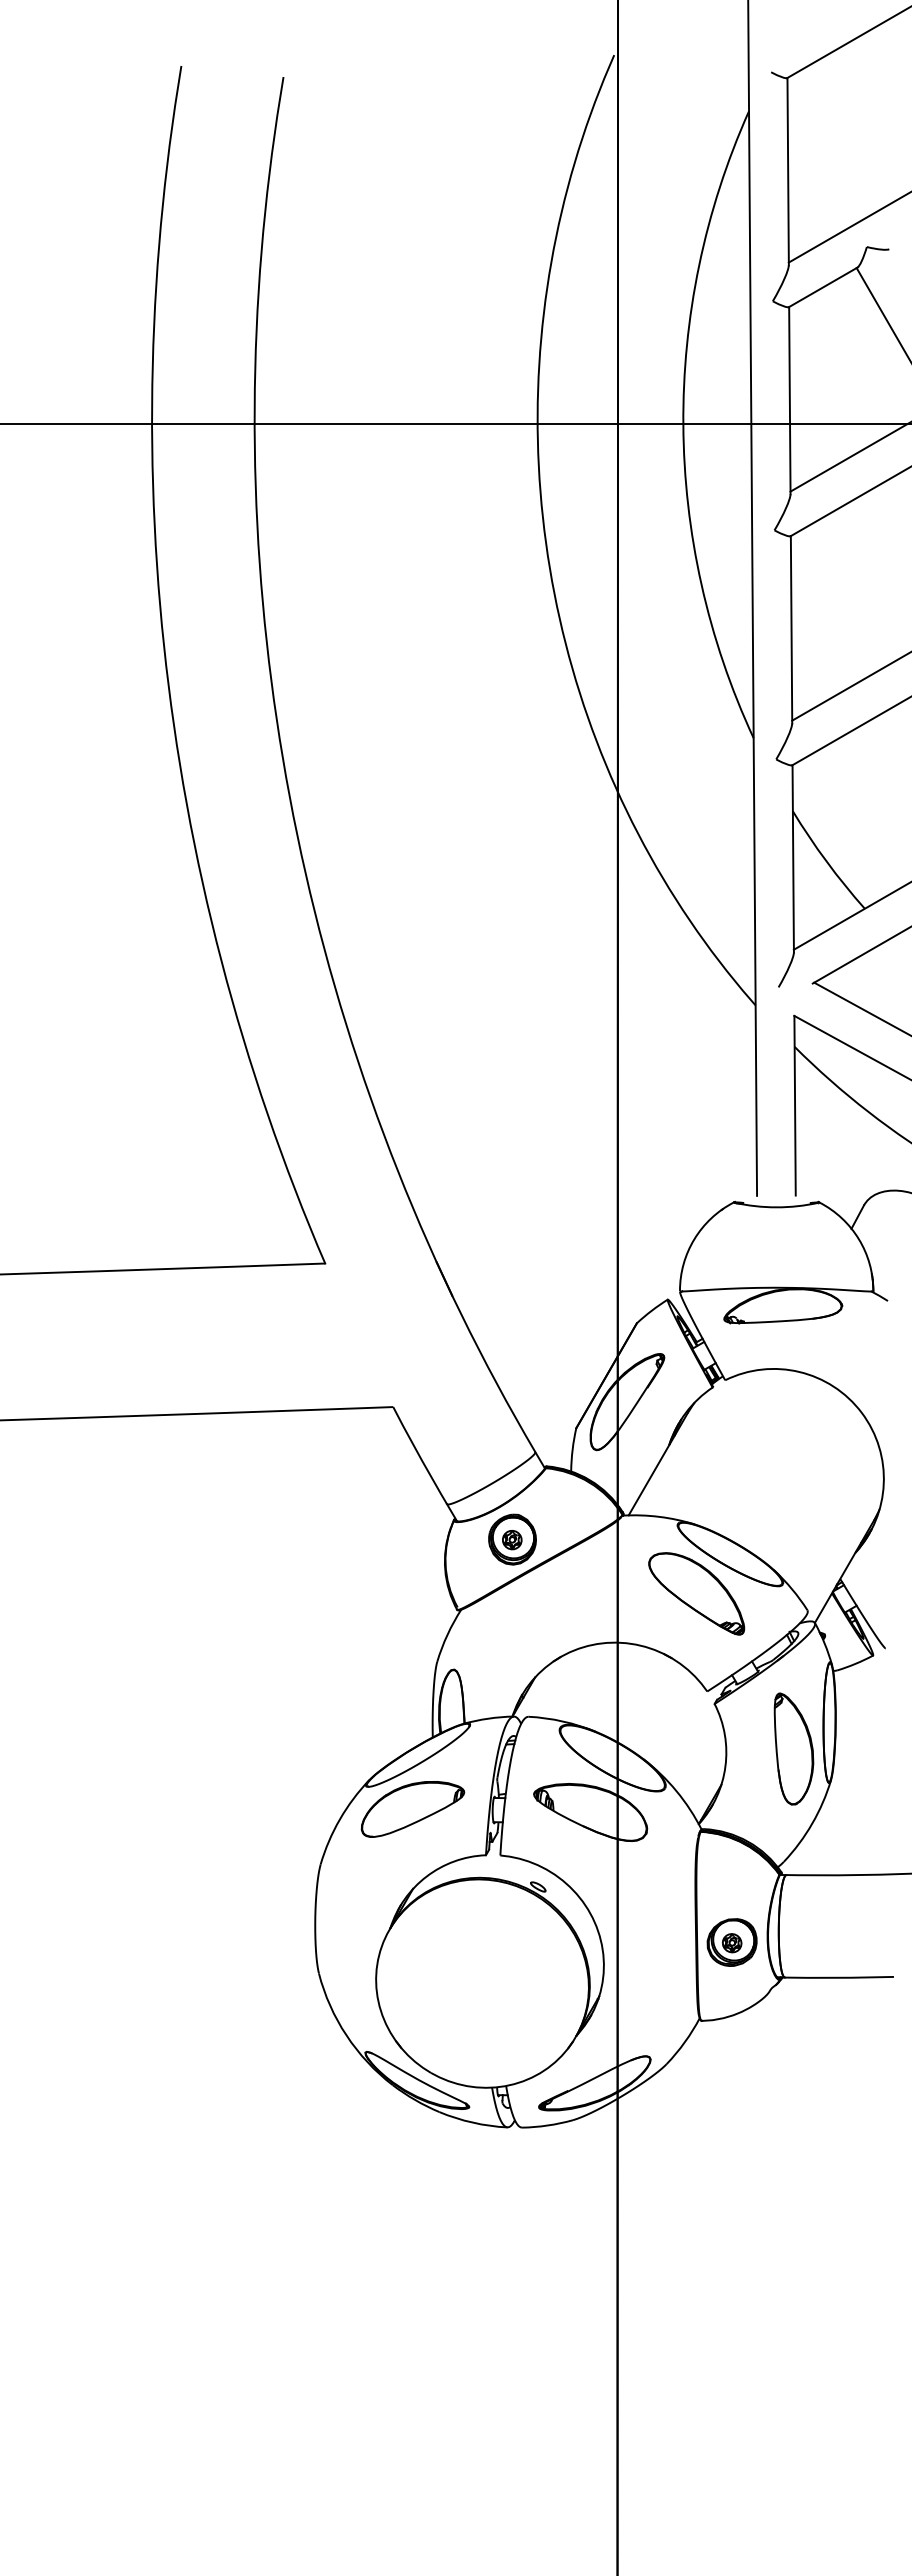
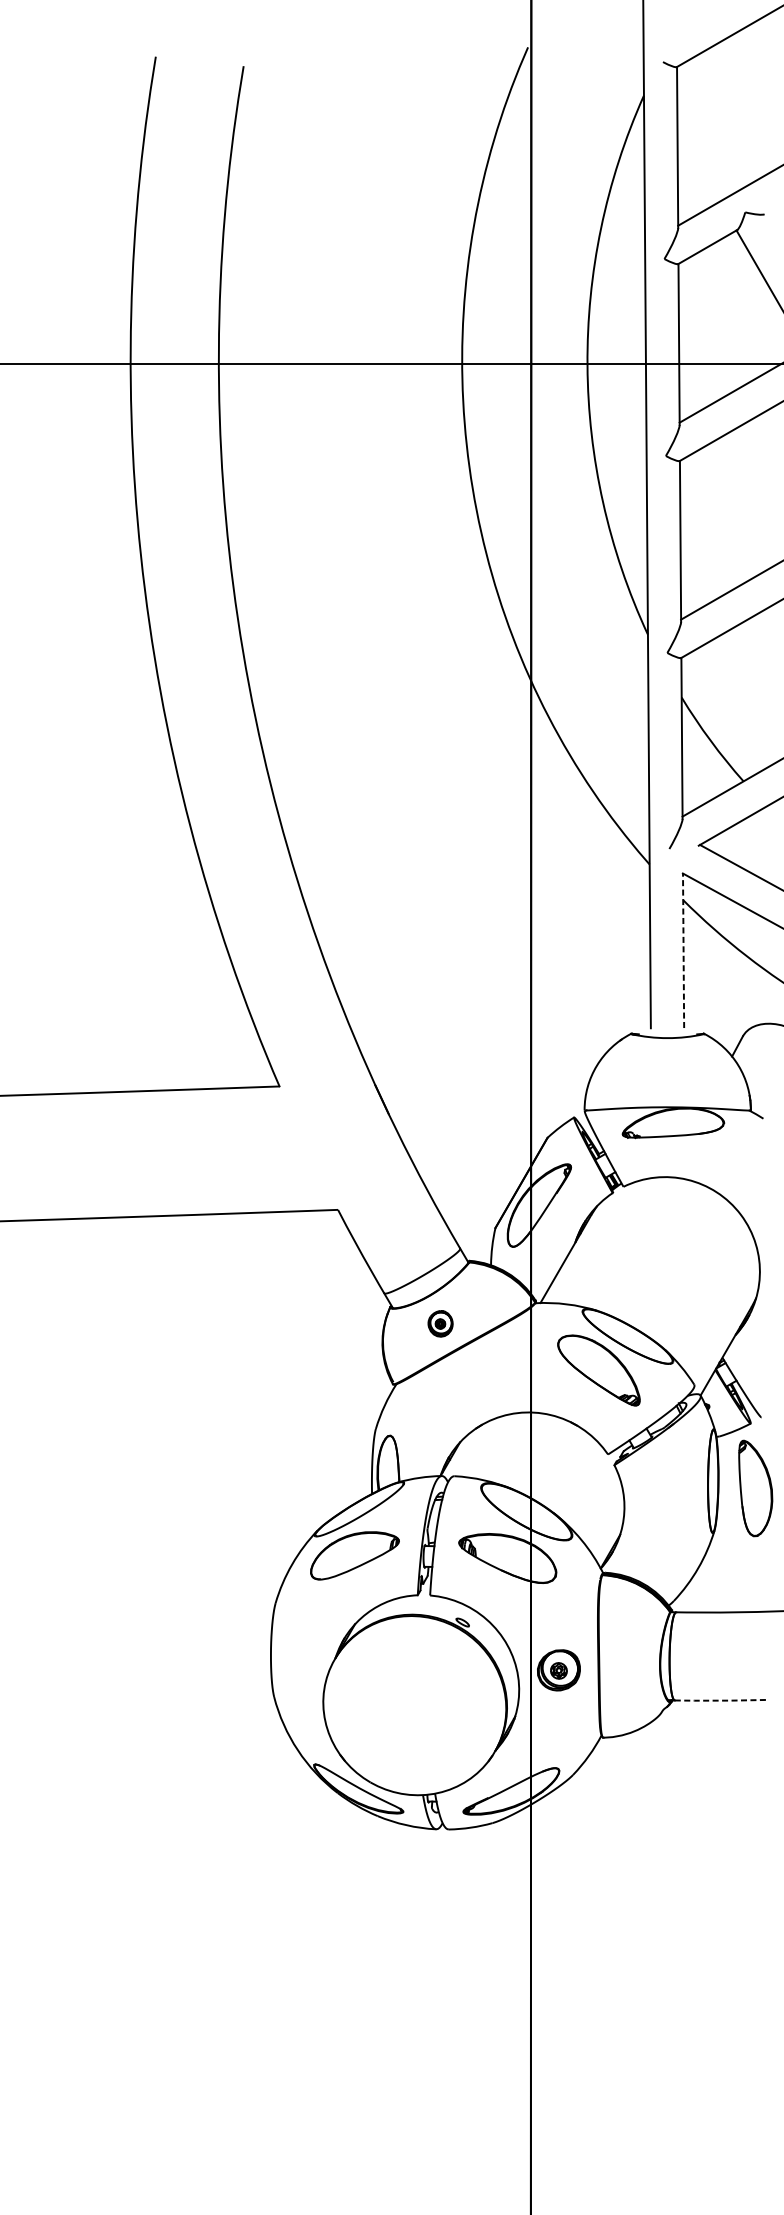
line: (795, 1105) -> (683, 950), solid -> dashed
part: (512, 1539) -> (440, 1323), size x0.6
part: (793, 1748) -> (755, 1488), moved
part: (731, 1942) -> (558, 1670), moved
line: (840, 1977) -> (722, 1700), solid -> dashed

